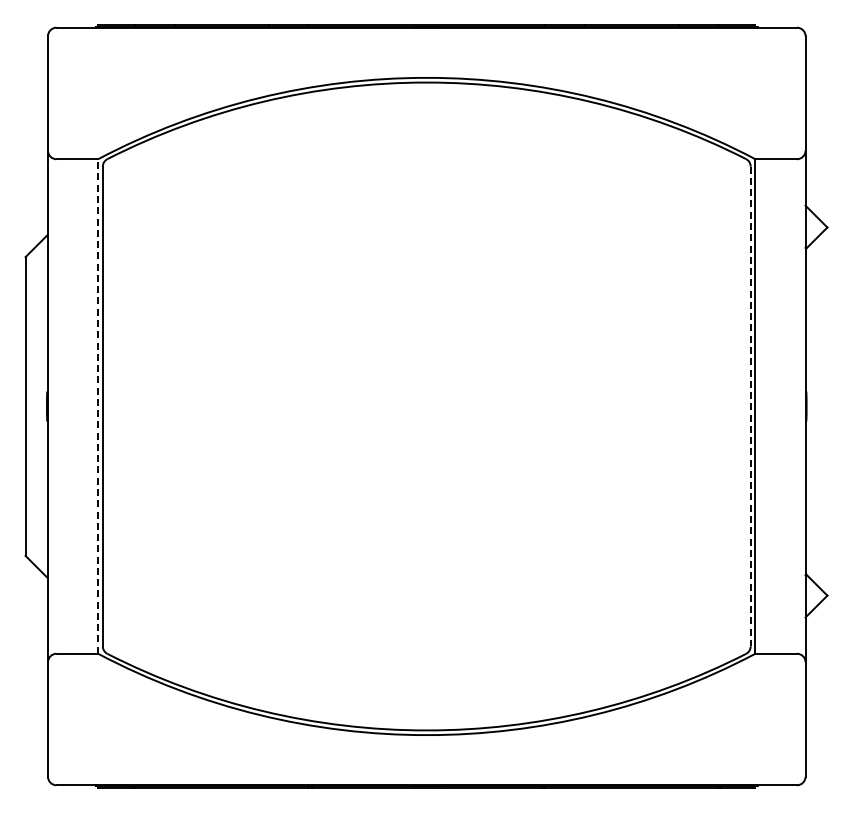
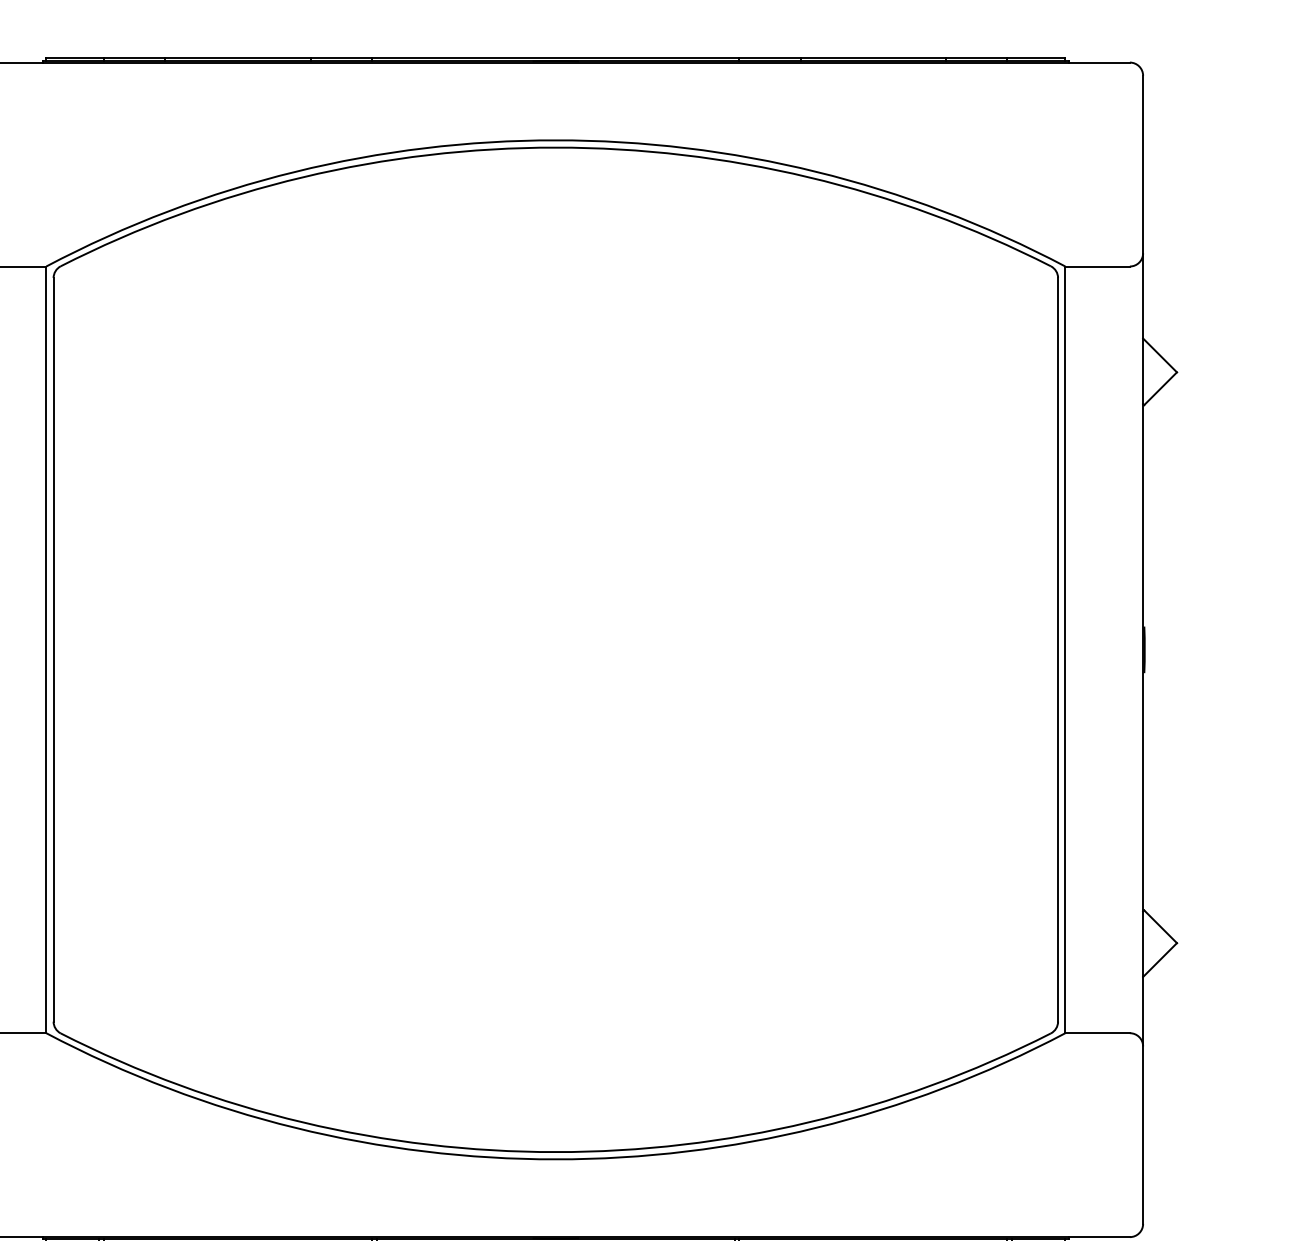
line: (98, 406) -> (46, 649), dashed -> solid
line: (750, 406) -> (1057, 649), dashed -> solid

